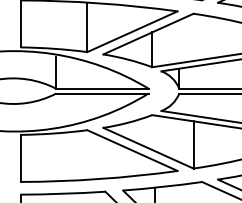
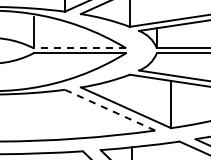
line: (102, 88) -> (80, 48), solid -> dashed
line: (132, 150) -> (110, 110), solid -> dashed

